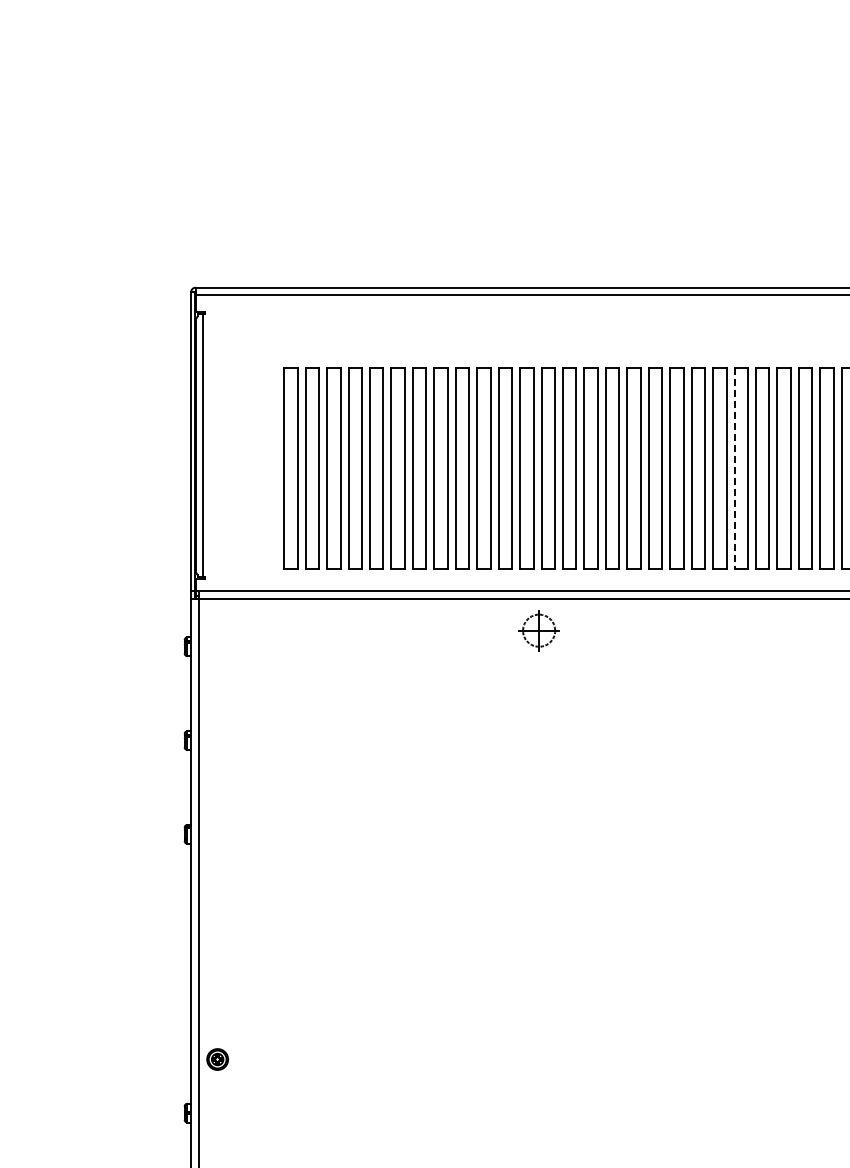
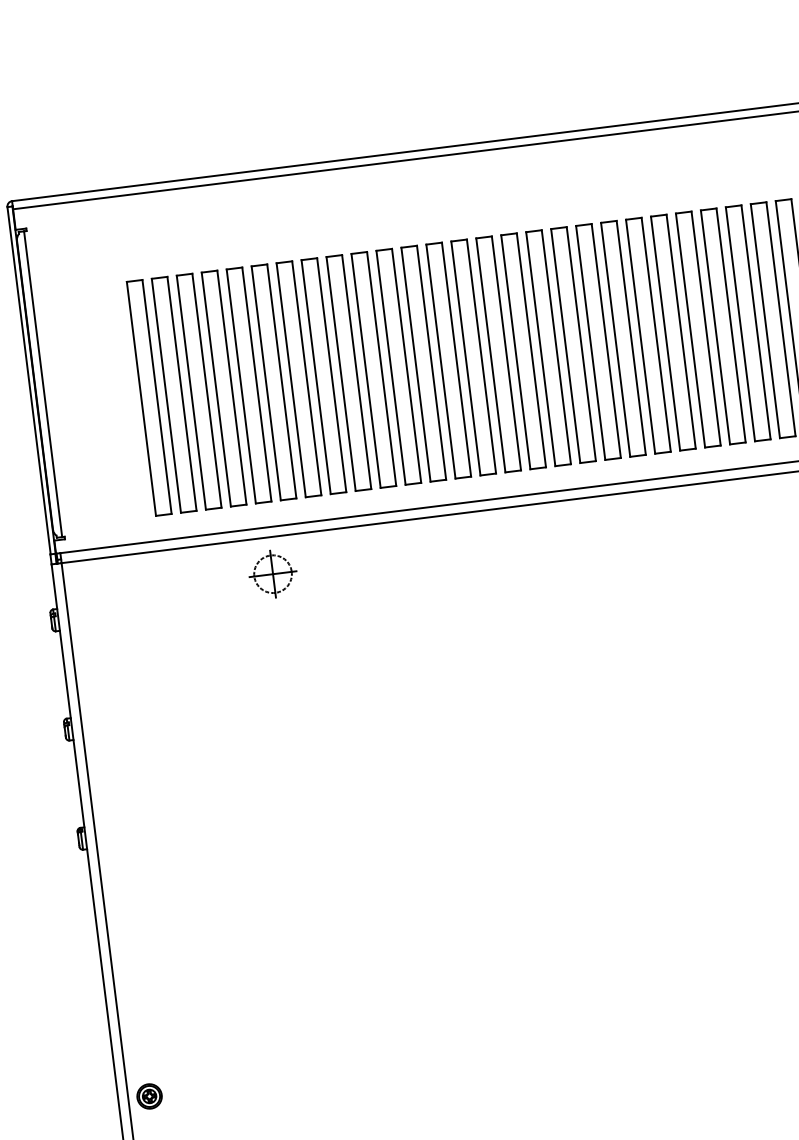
line: (734, 468) -> (665, 333), dashed -> solid
part: (538, 630) -> (272, 574), moved

